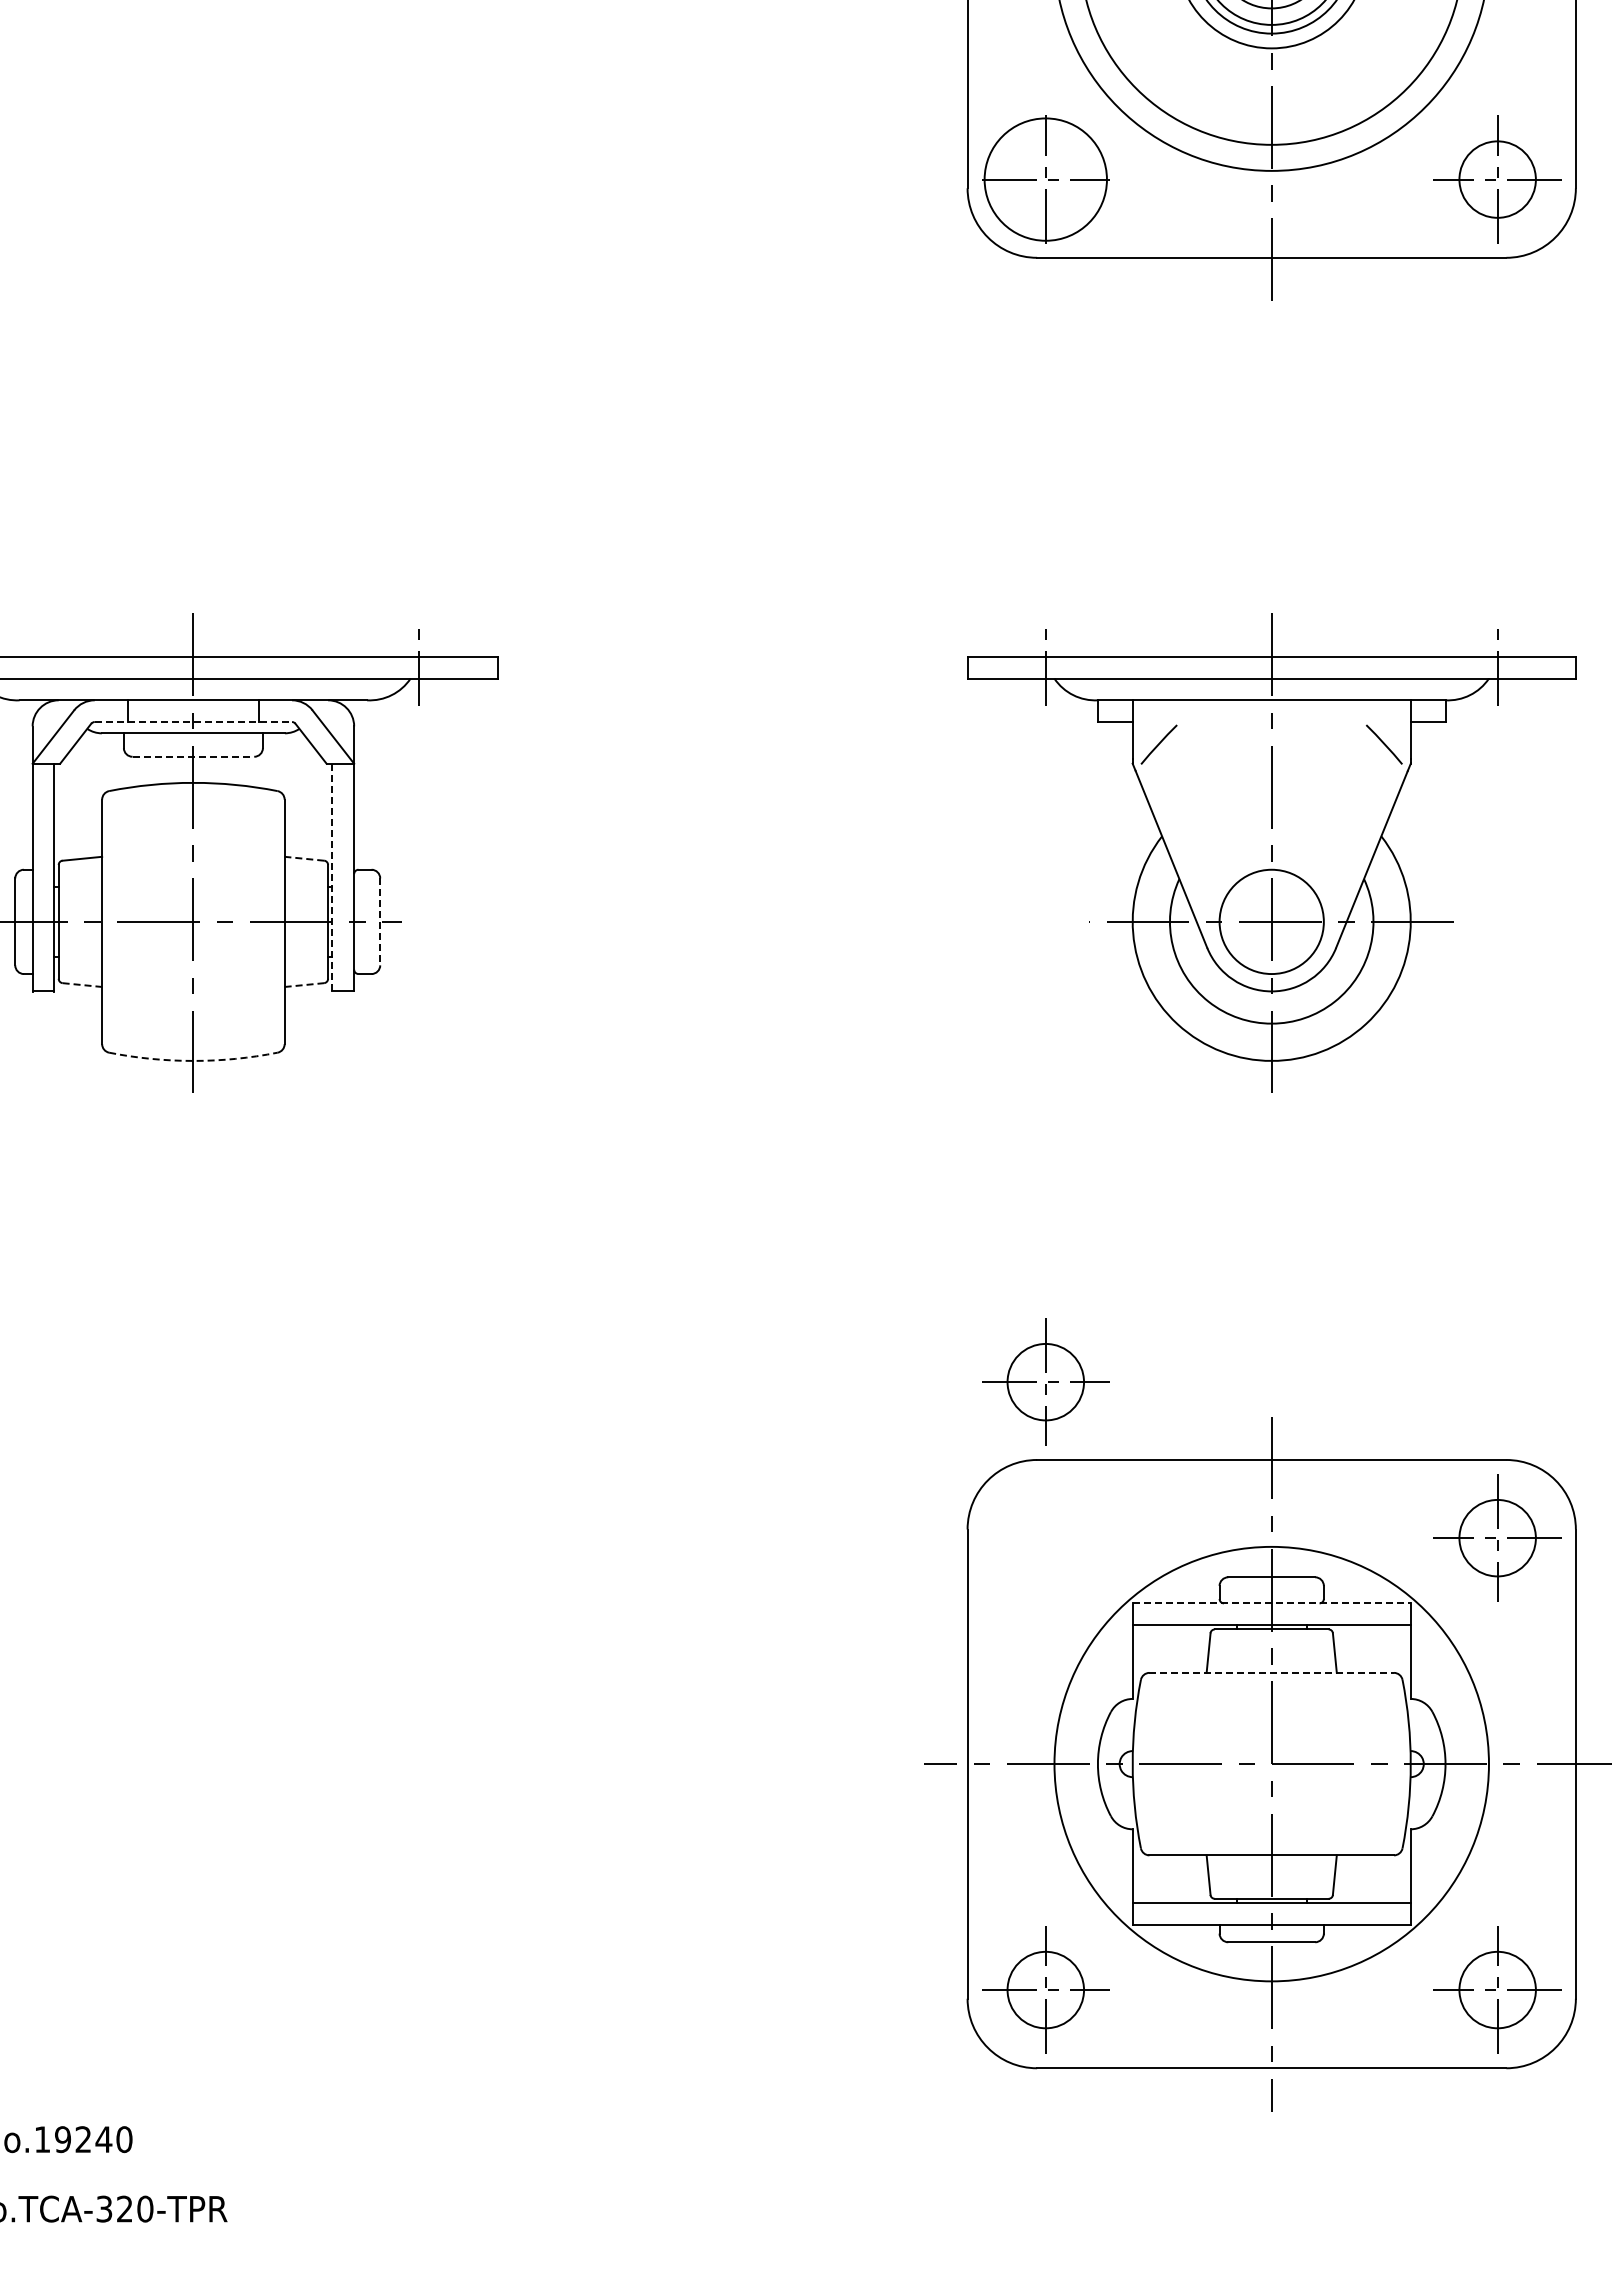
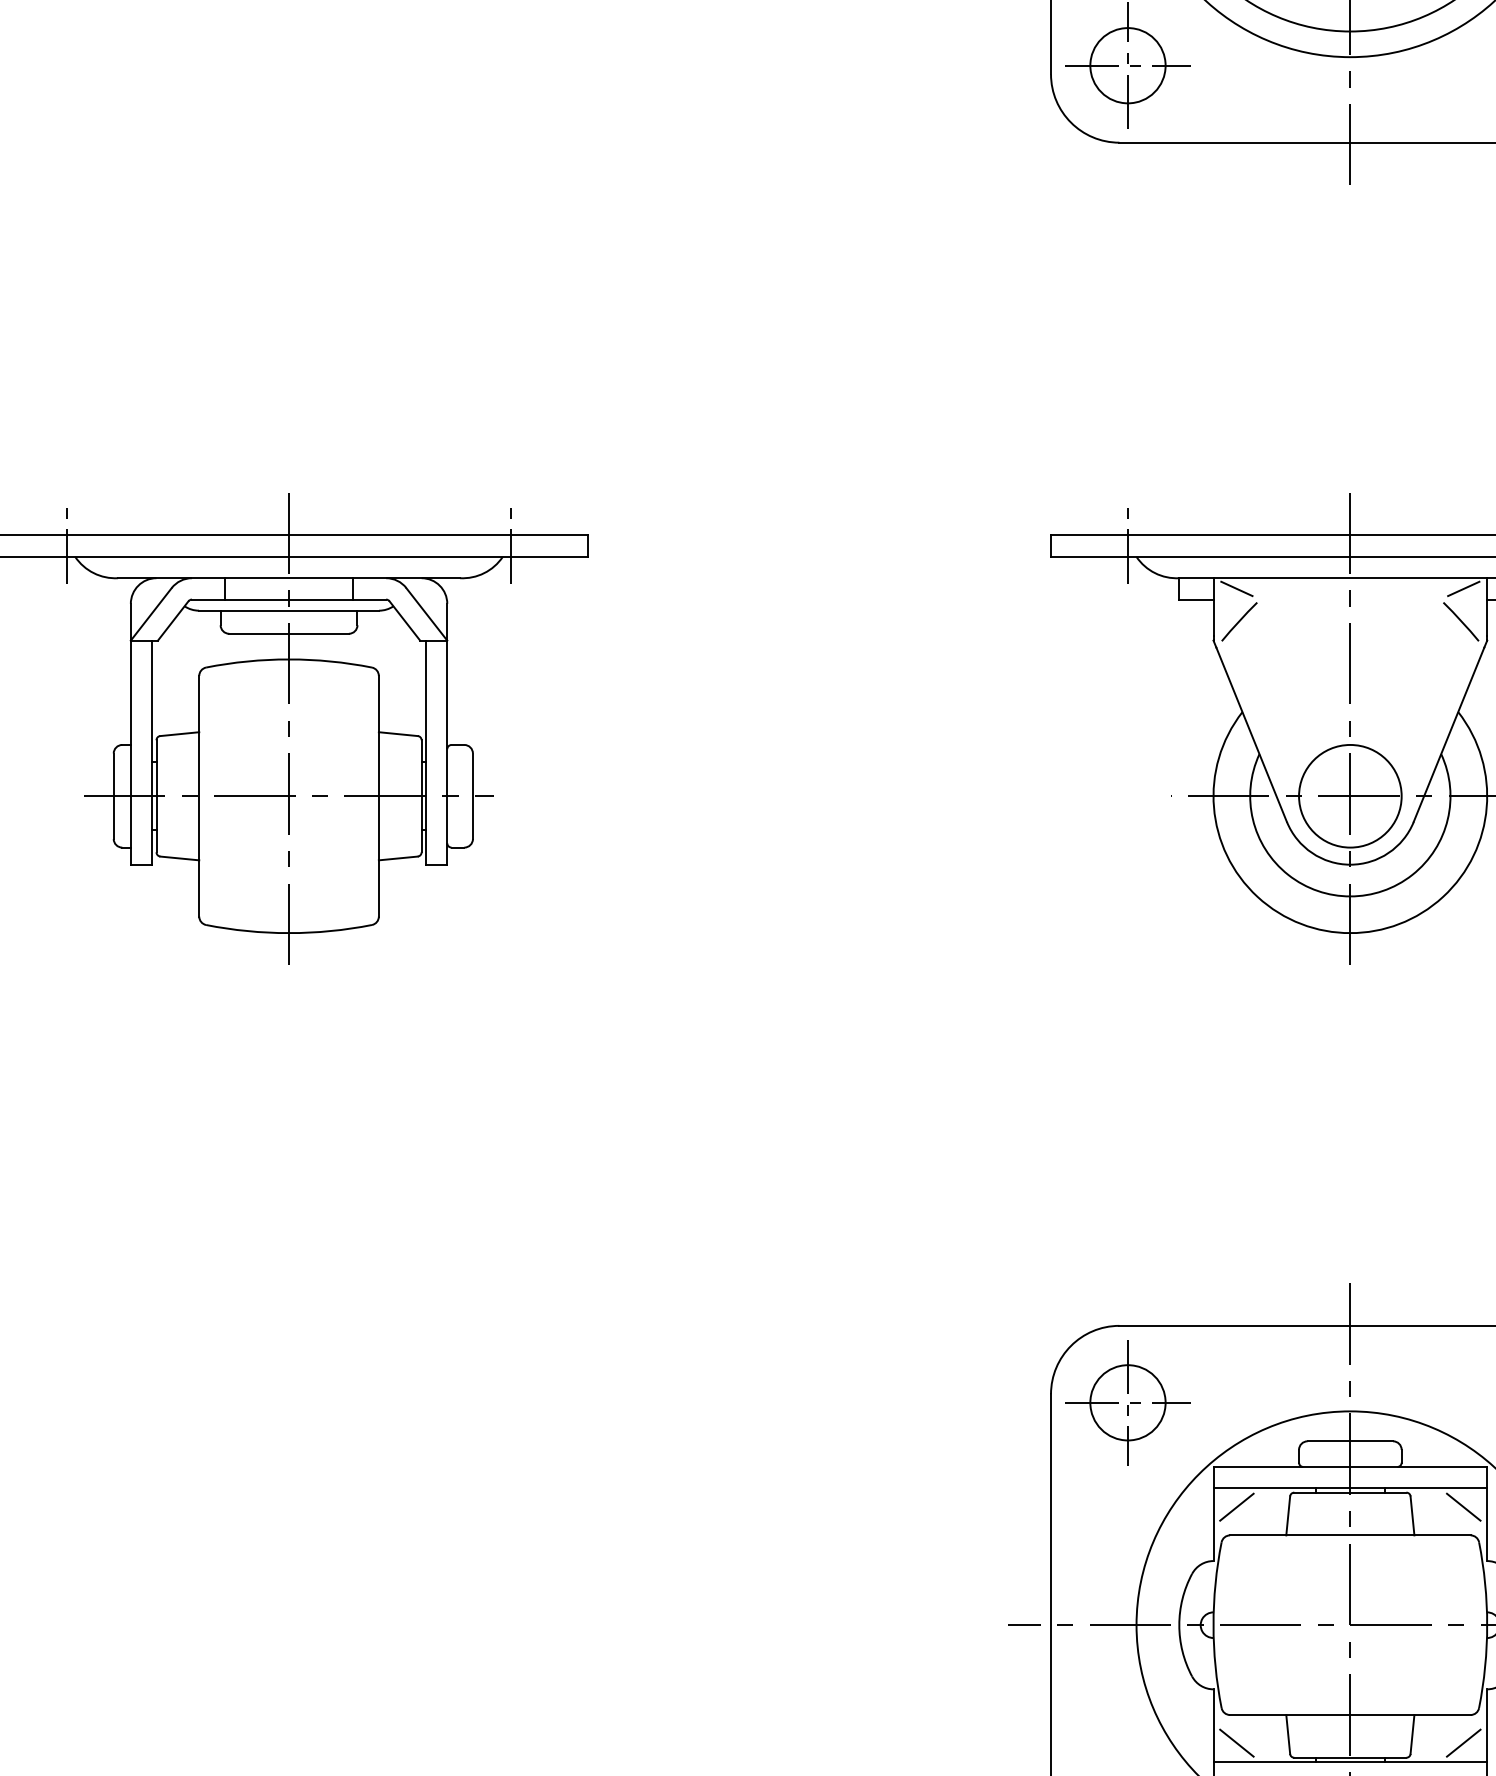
circle: (1045, 179) -> (1127, 65), size x0.62
line: (1156, 710) -> (1236, 588), added
line: (1386, 710) -> (1463, 588), added
line: (193, 722) -> (289, 600), dashed -> solid
line: (193, 756) -> (289, 633), dashed -> solid
line: (304, 858) -> (398, 733), dashed -> solid
line: (332, 877) -> (425, 752), dashed -> solid
line: (380, 922) -> (473, 796), dashed -> solid
line: (82, 985) -> (179, 858), dashed -> solid
line: (304, 985) -> (398, 858), dashed -> solid
arc: (193, 1060) -> (289, 932), dashed -> solid
part: (1045, 1381) -> (1127, 1402), moved
line: (1272, 1603) -> (1351, 1467), dashed -> solid
line: (1156, 1643) -> (1236, 1506), added
line: (1386, 1643) -> (1463, 1506), added
line: (1272, 1672) -> (1351, 1535), dashed -> solid
line: (1156, 1883) -> (1236, 1742), added
line: (1386, 1883) -> (1463, 1742), added

